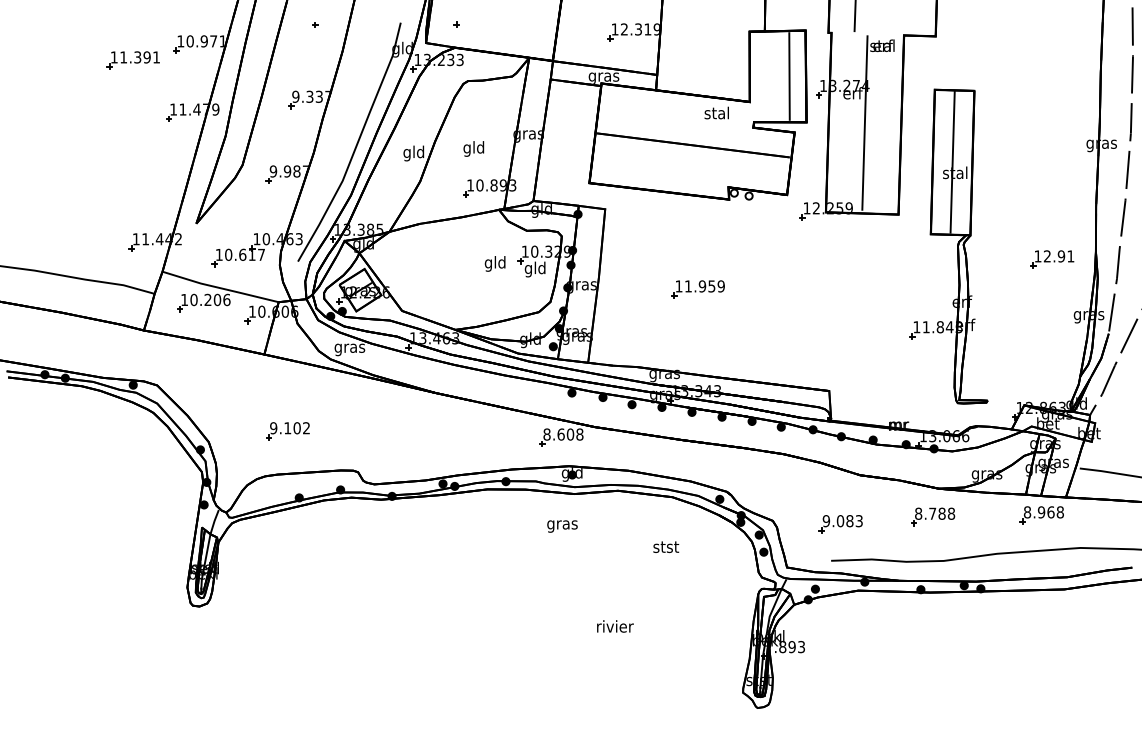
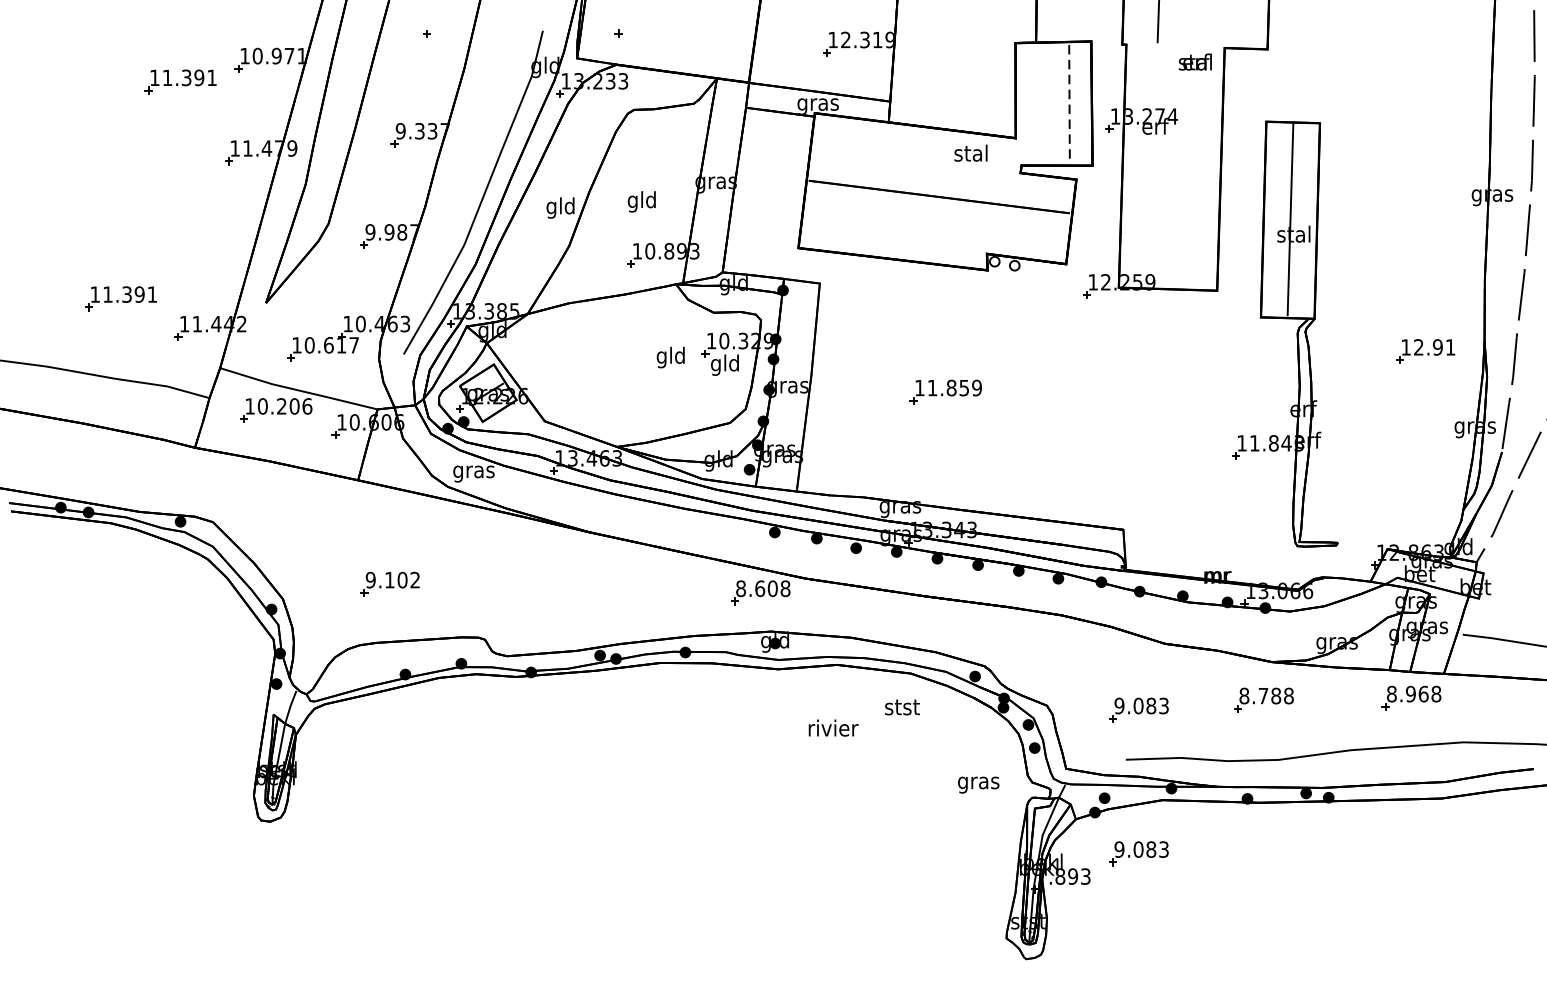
line: (789, 77) -> (1069, 105), solid -> dashed
line: (864, 122) -> (1171, 166), removed
part: (88, 220) -> (119, 298), added
text: (702, 286) -> (951, 388), 11.959 -> 11.859
text: (562, 526) -> (978, 785), moved
text: (666, 546) -> (902, 706), moved
text: (615, 626) -> (833, 728), moved
part: (840, 630) -> (1138, 854), added

